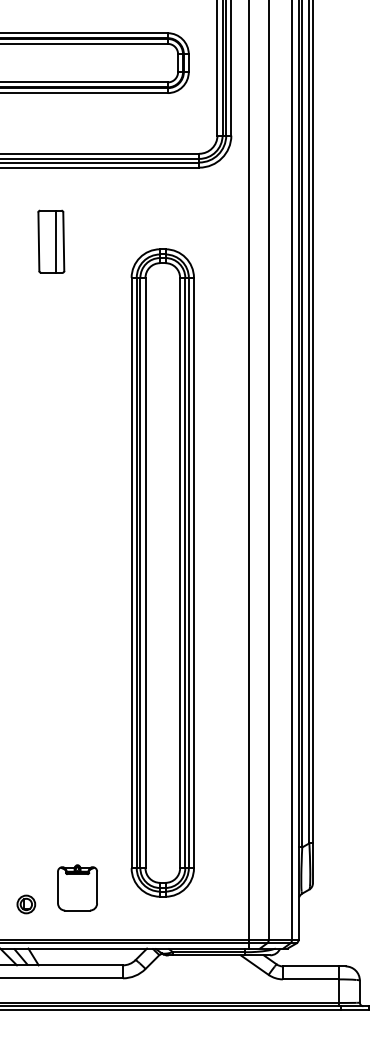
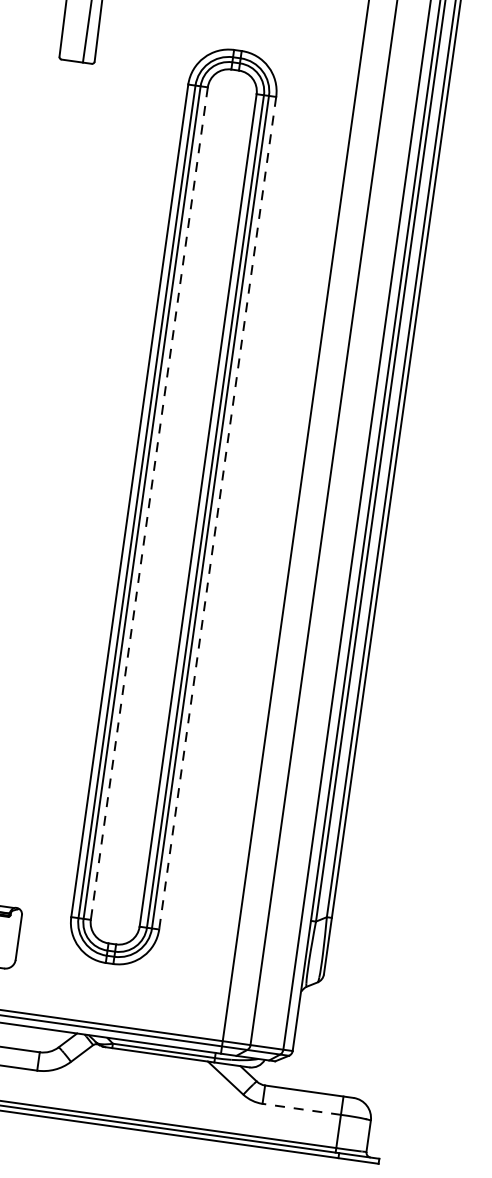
line: (145, 573) -> (149, 504), solid -> dashed
line: (193, 573) -> (216, 513), solid -> dashed
line: (310, 979) -> (301, 1109), solid -> dashed

